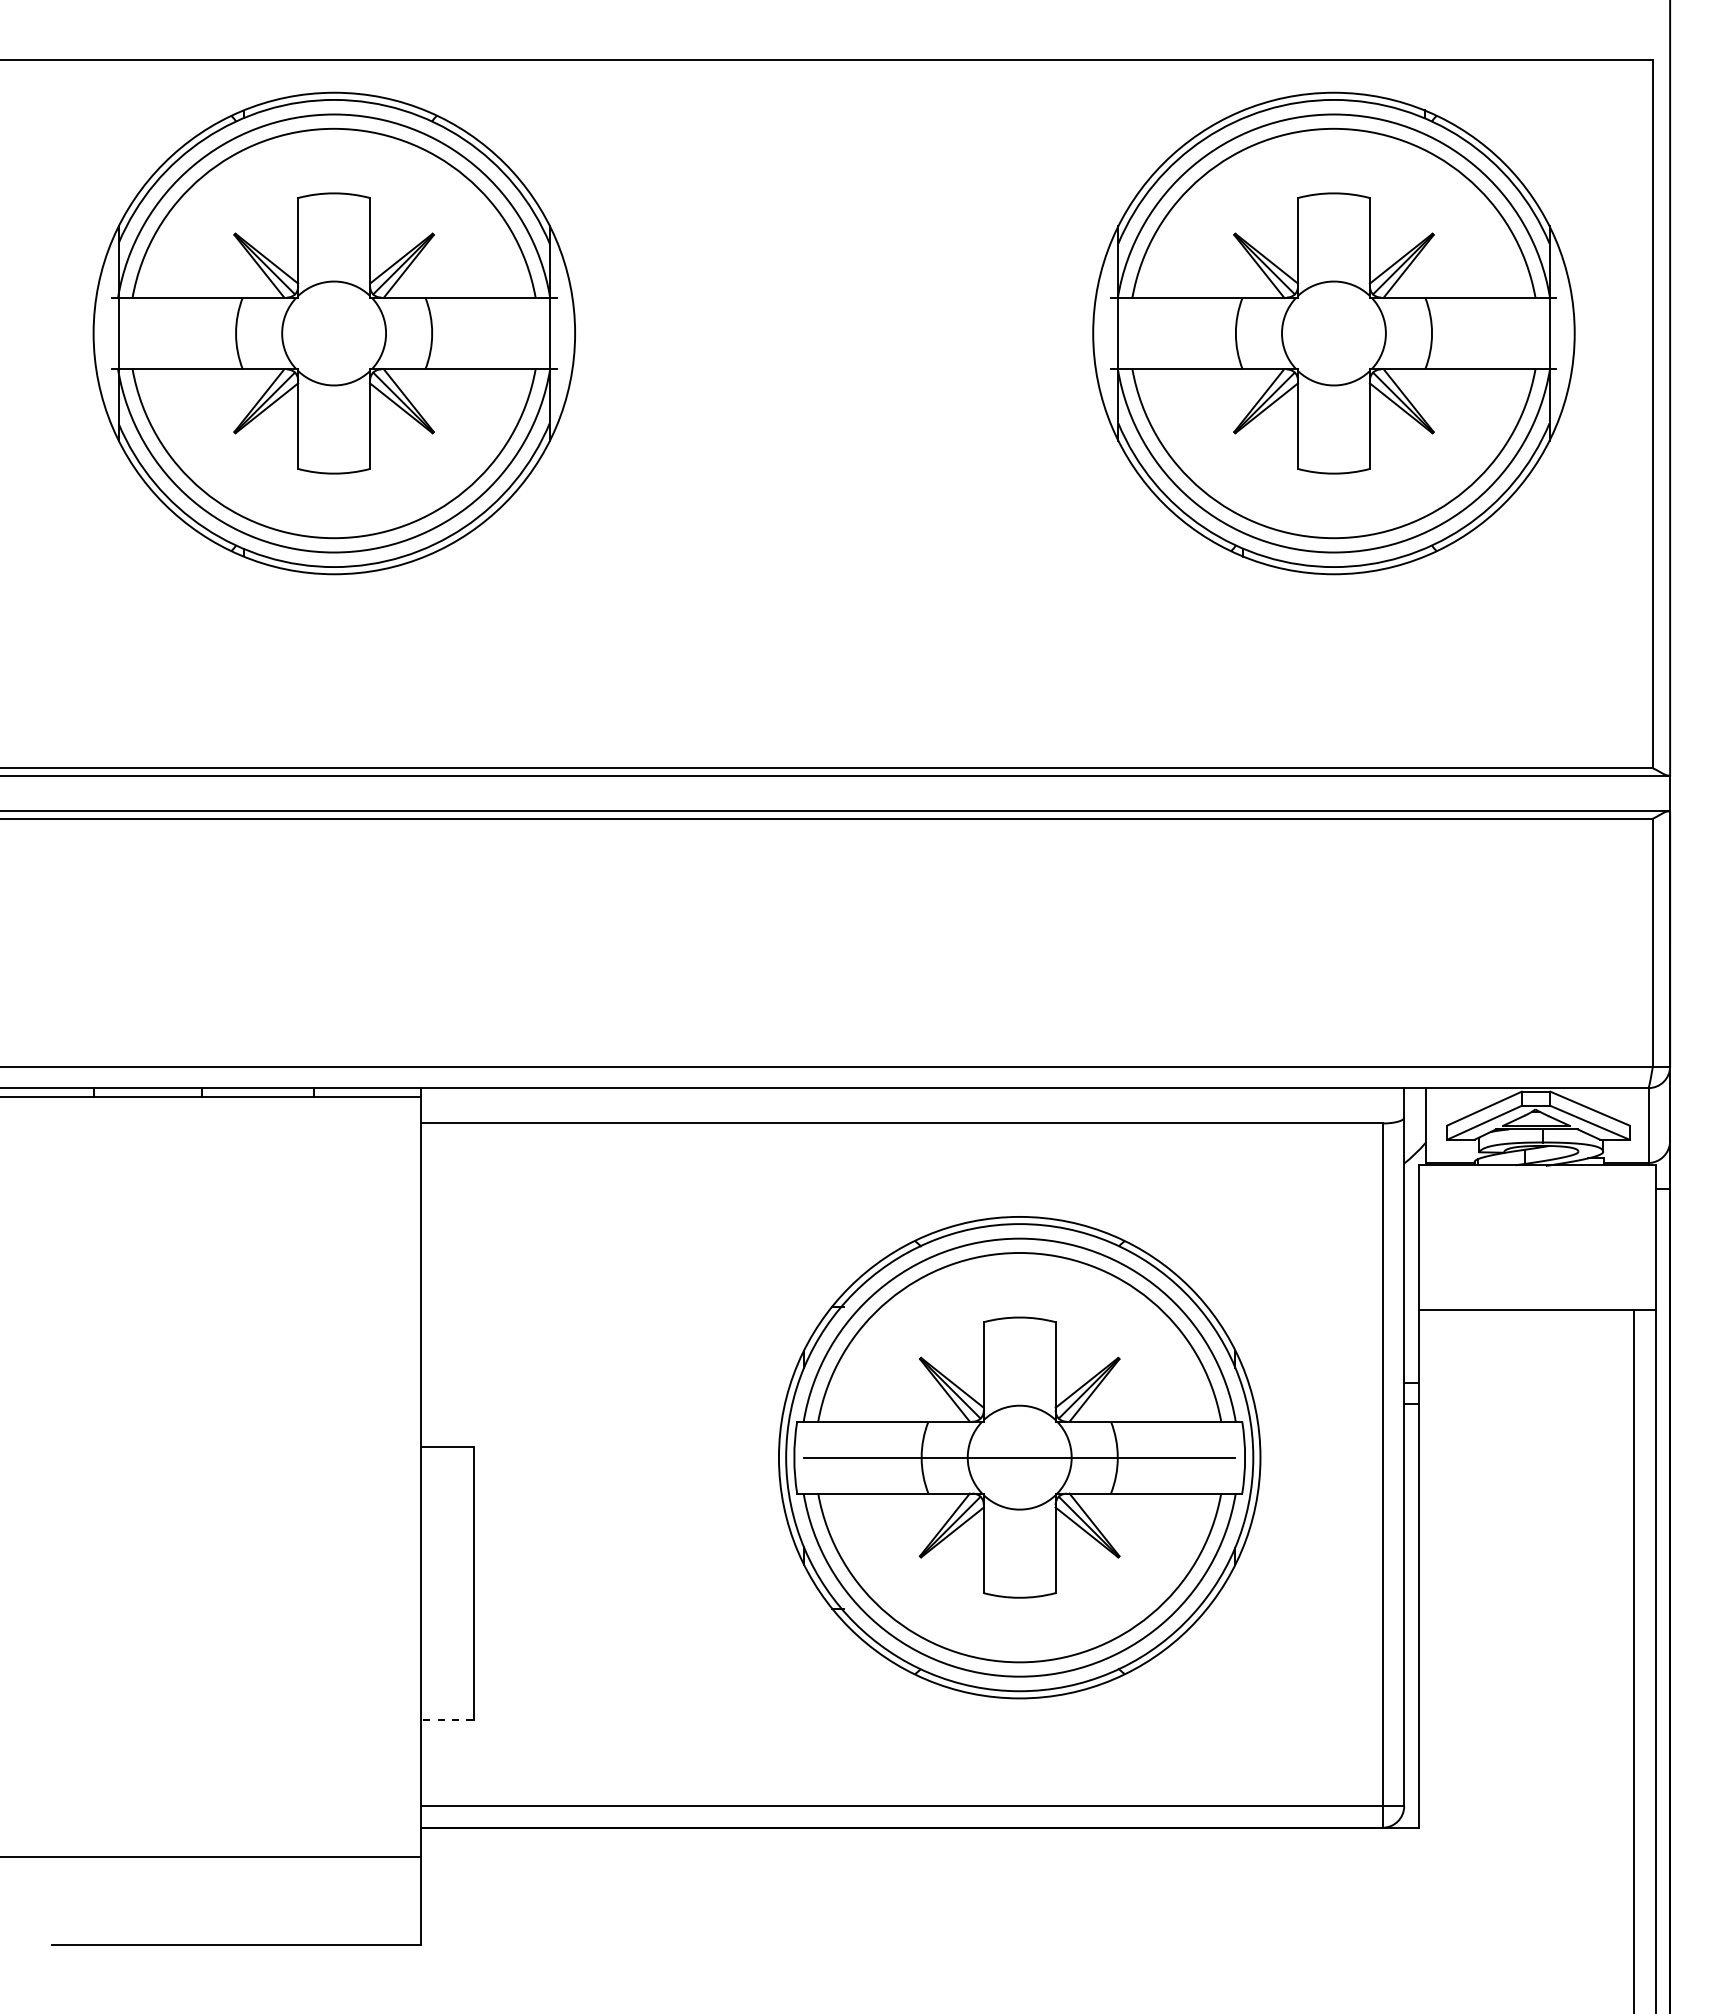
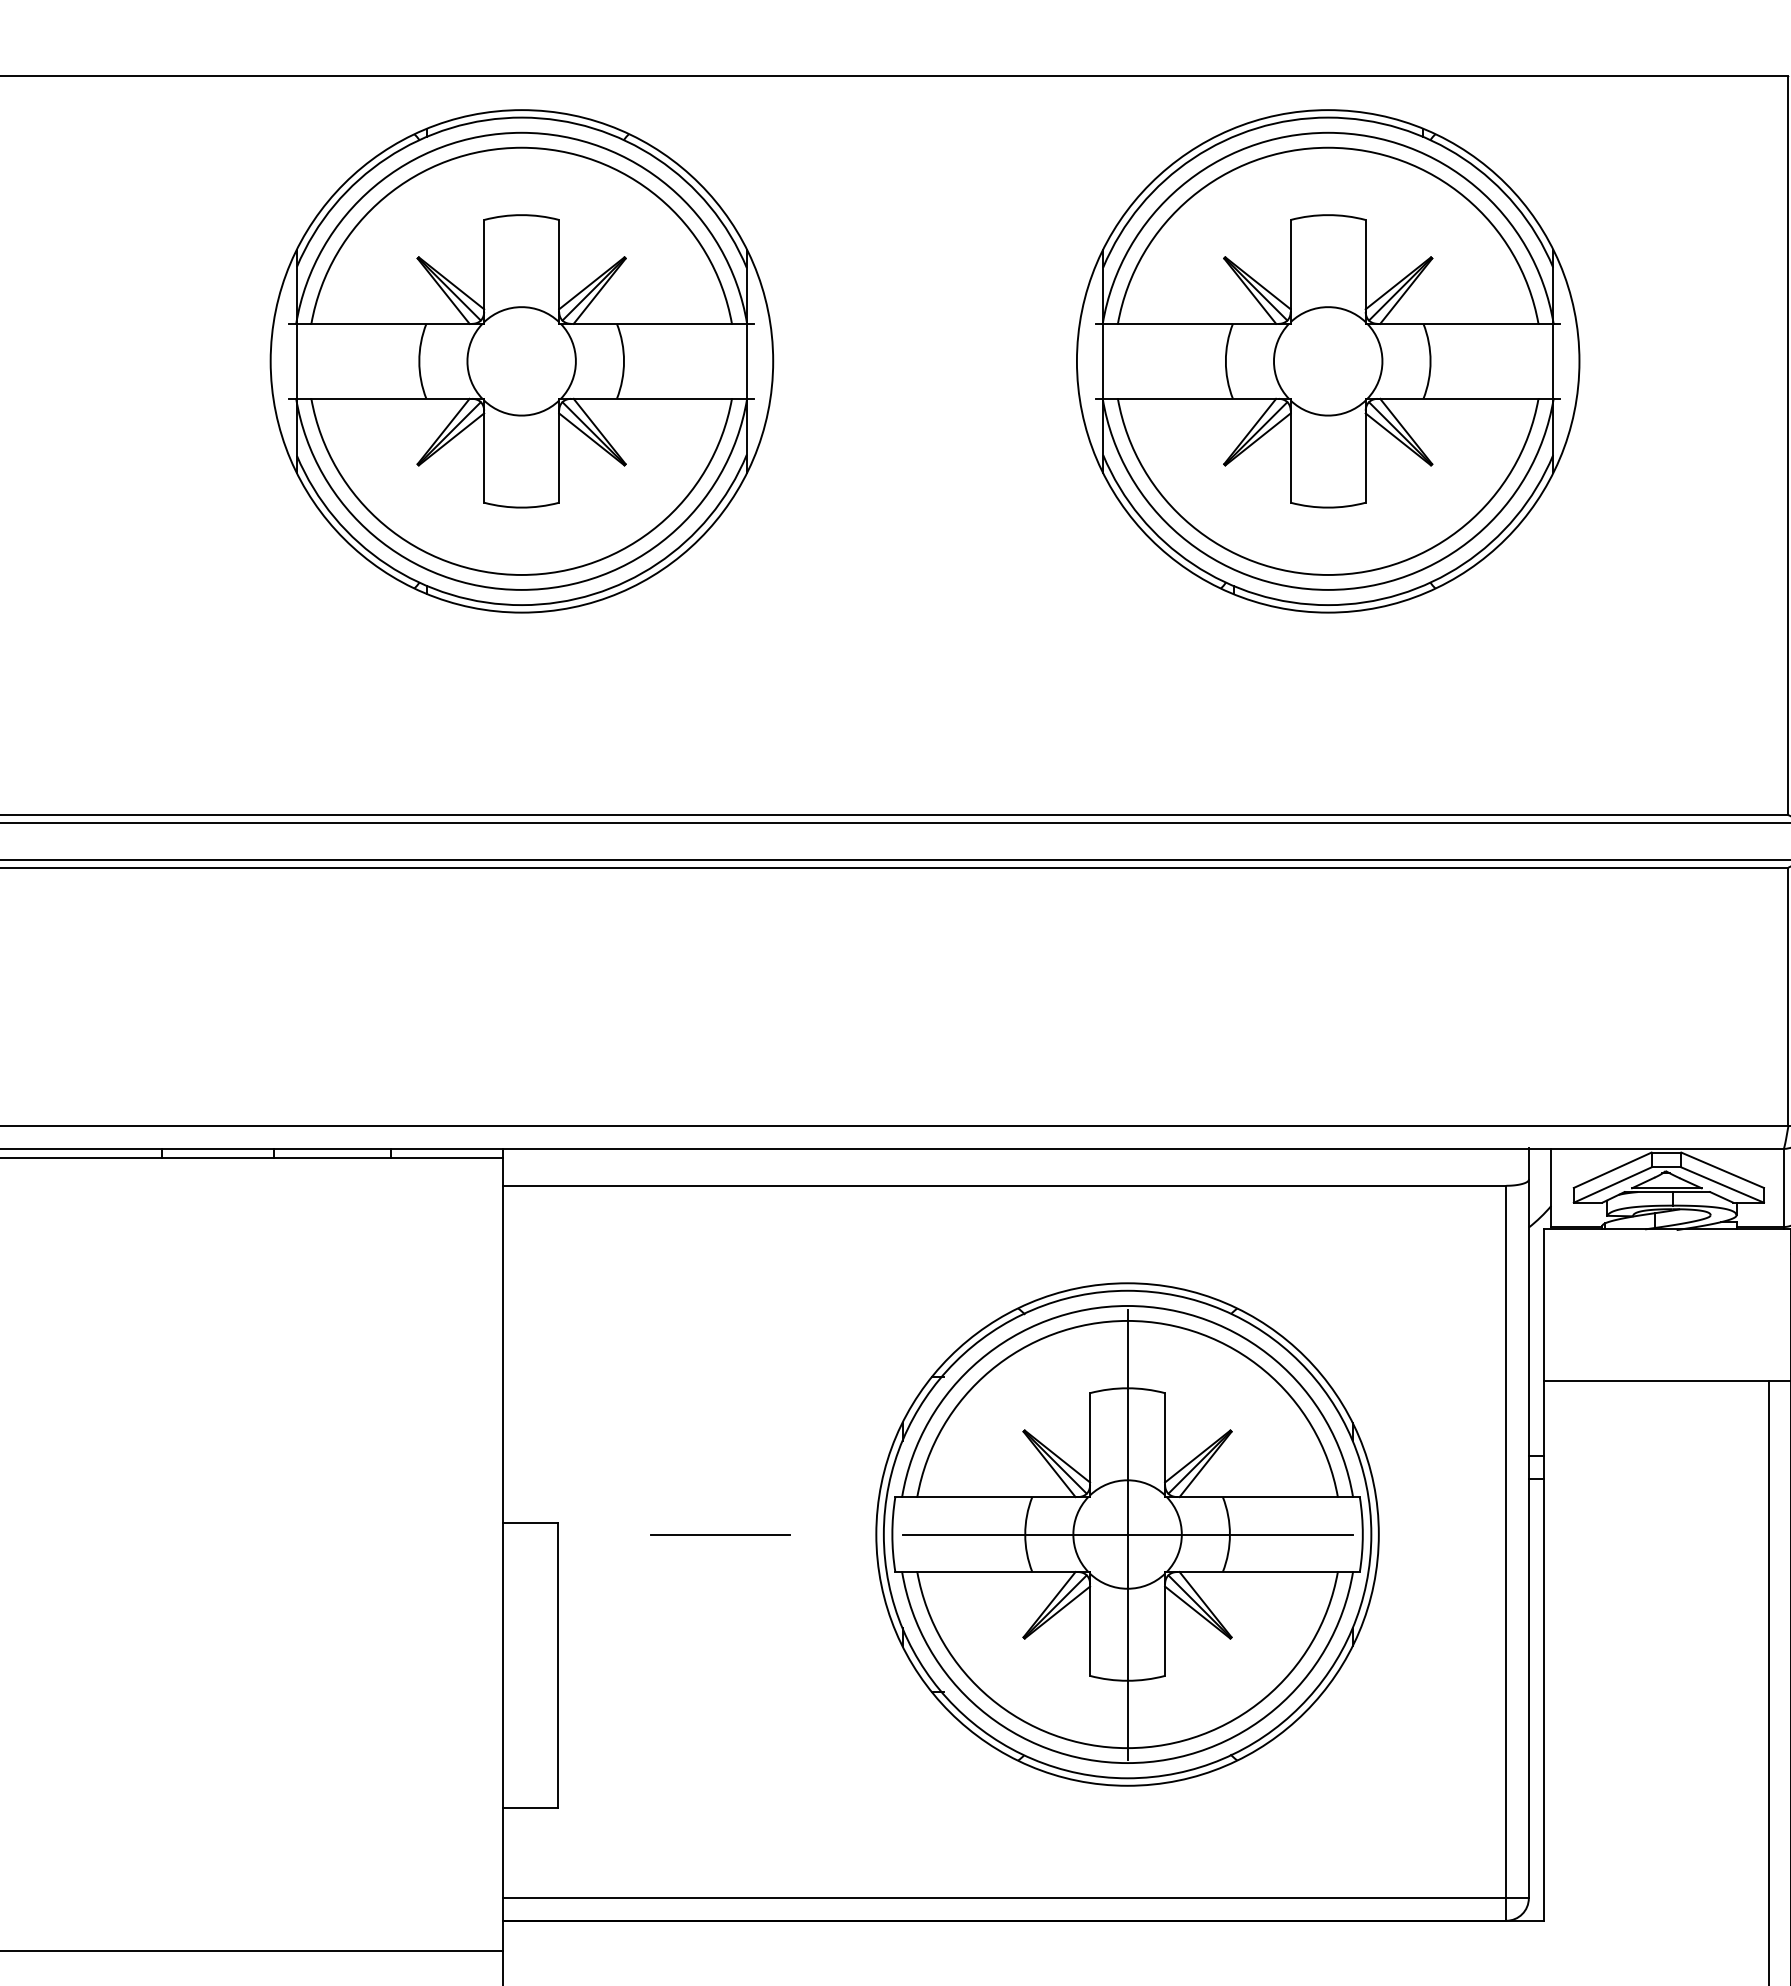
part: (333, 333) -> (521, 361), moved
part: (1333, 333) -> (1327, 361), moved
line: (629, 1457) -> (720, 1534), added
line: (1019, 1457) -> (1127, 1534), added
line: (446, 1719) -> (529, 1807), dashed -> solid

